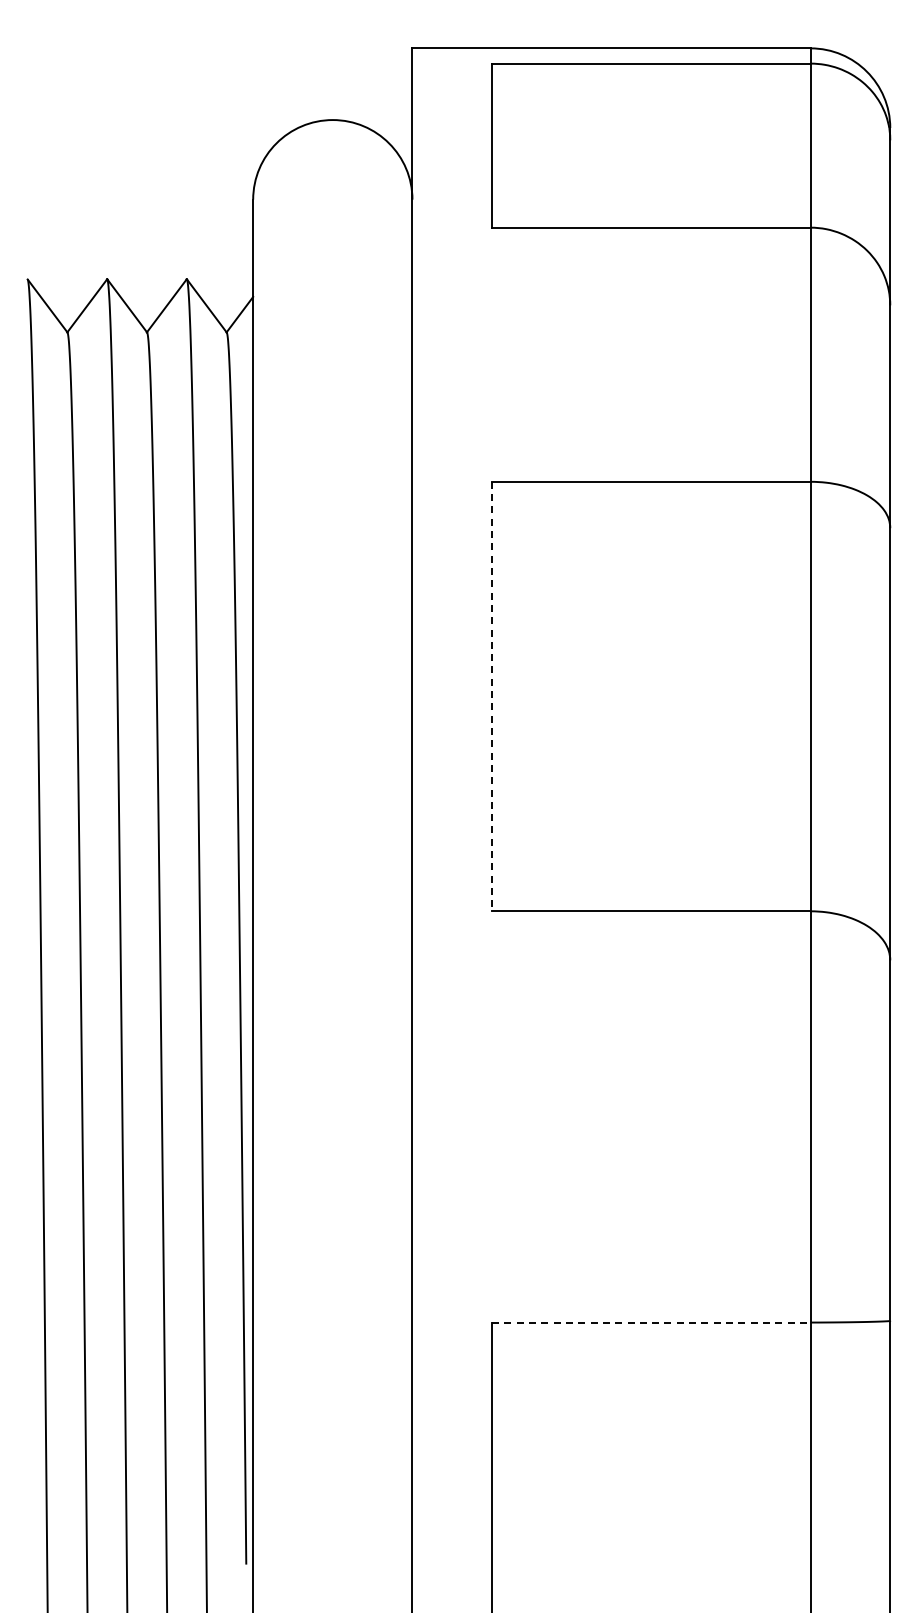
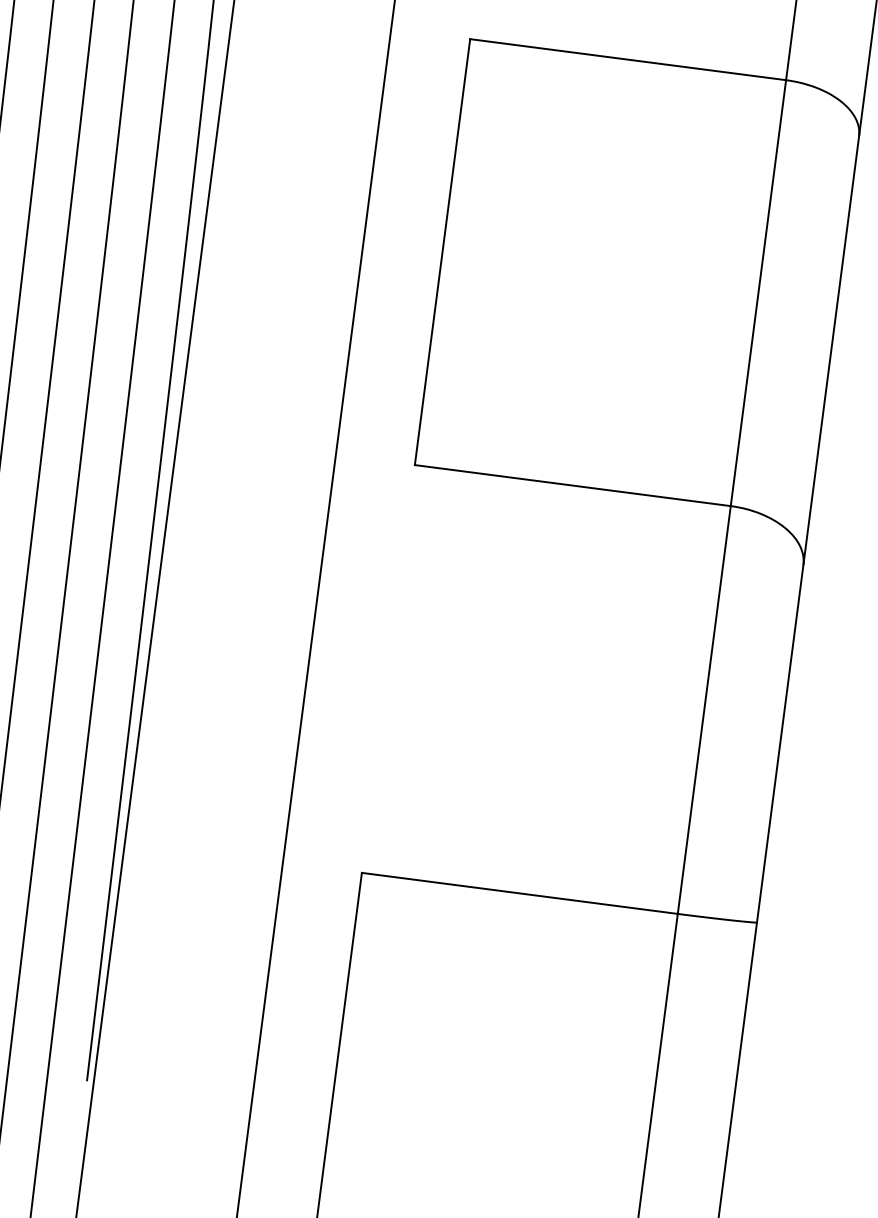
line: (492, 696) -> (442, 252), dashed -> solid
line: (651, 1322) -> (519, 893), dashed -> solid

